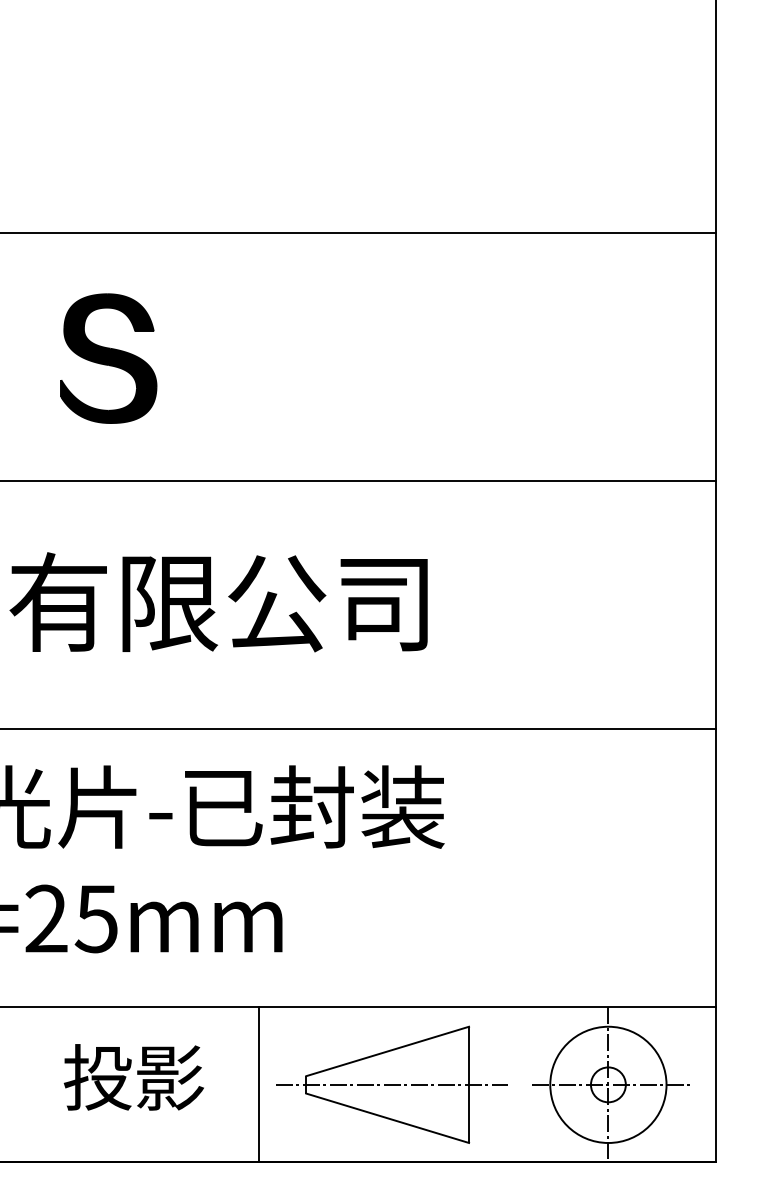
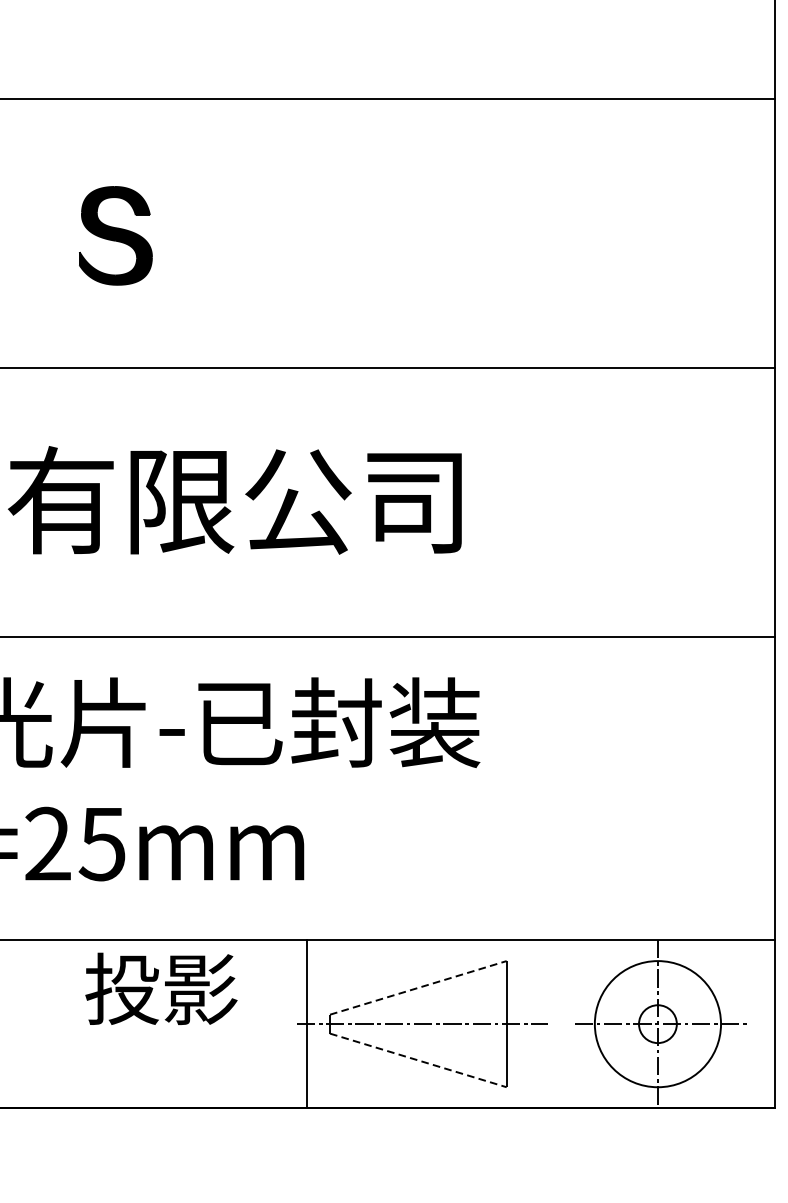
part: (108, 358) -> (115, 235), size x0.7
line: (388, 1051) -> (419, 987), solid -> dashed
text: (133, 1077) -> (160, 989), moved
line: (259, 1084) -> (307, 1023), moved
line: (388, 1118) -> (419, 1060), solid -> dashed

